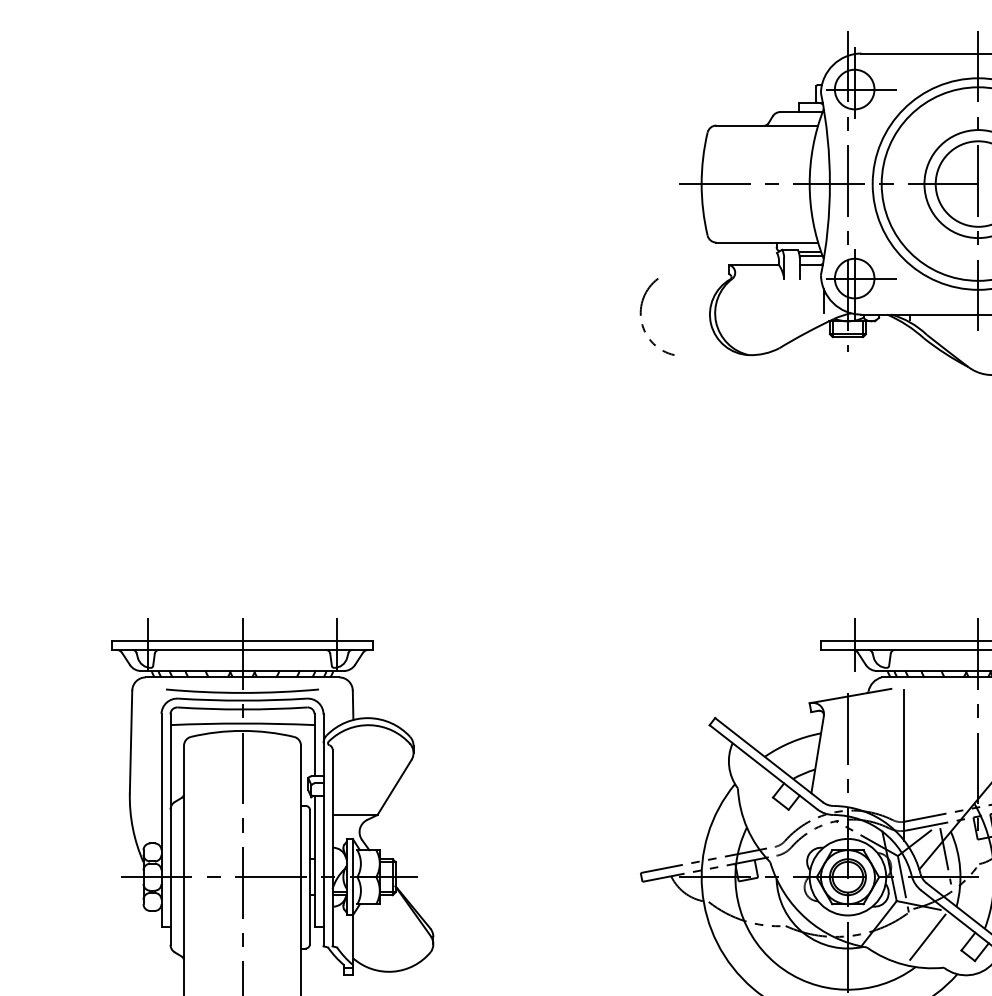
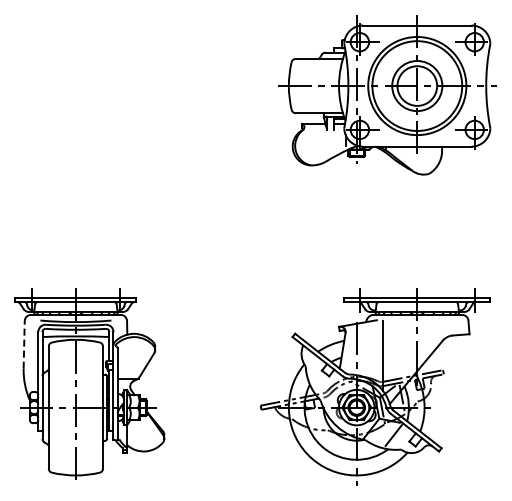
arc: (642, 314) -> (261, 146), removed
line: (131, 741) -> (24, 344), solid -> dashed

